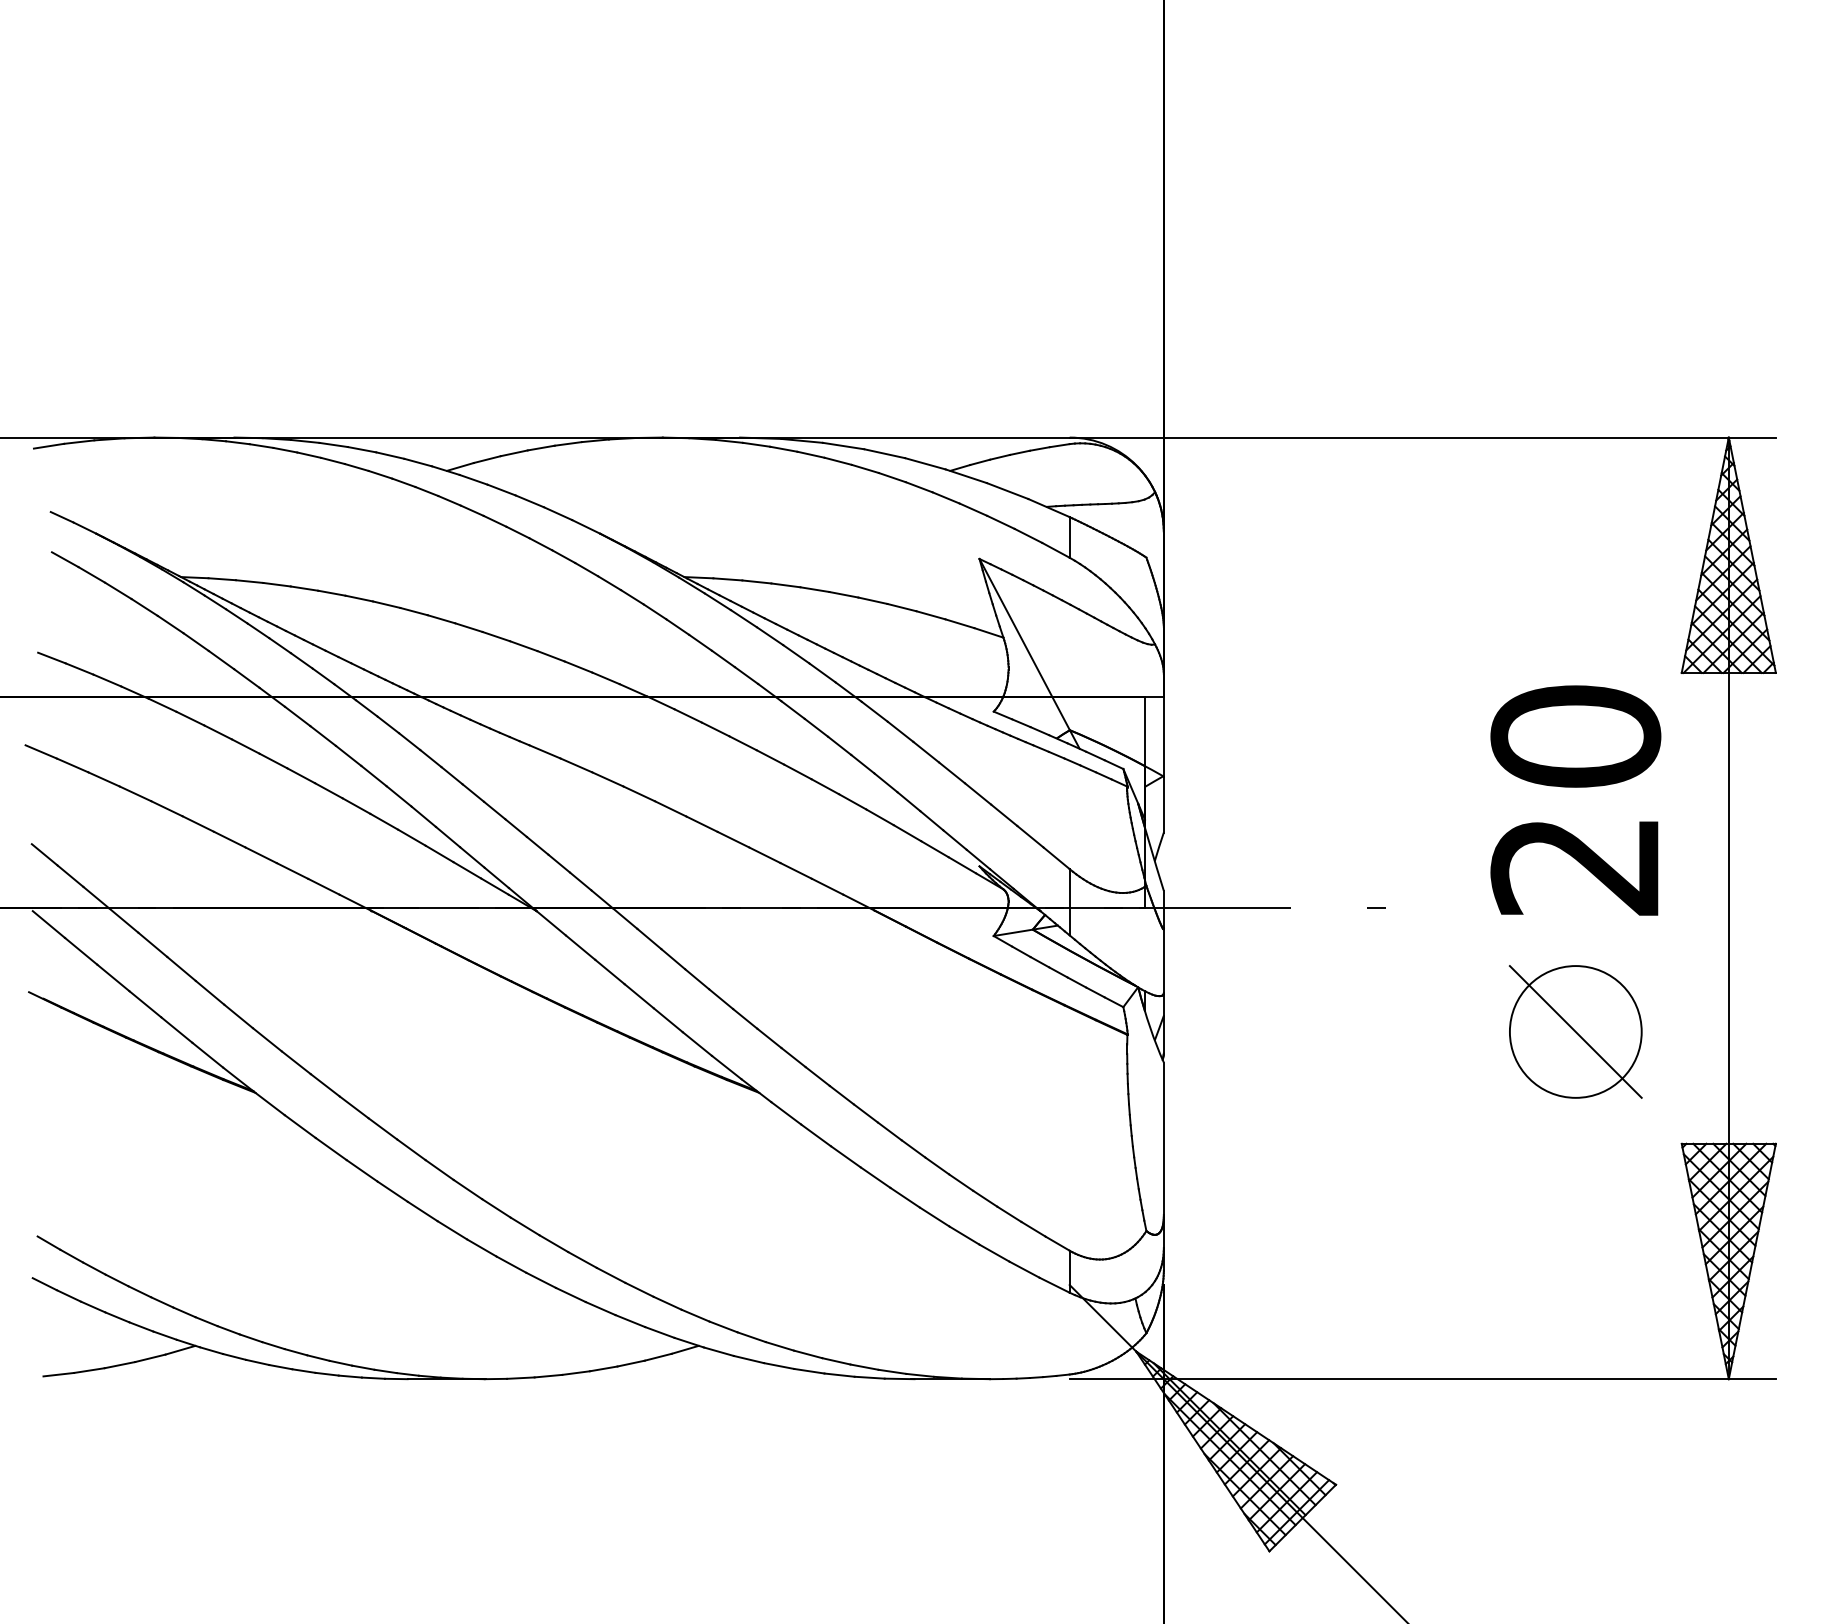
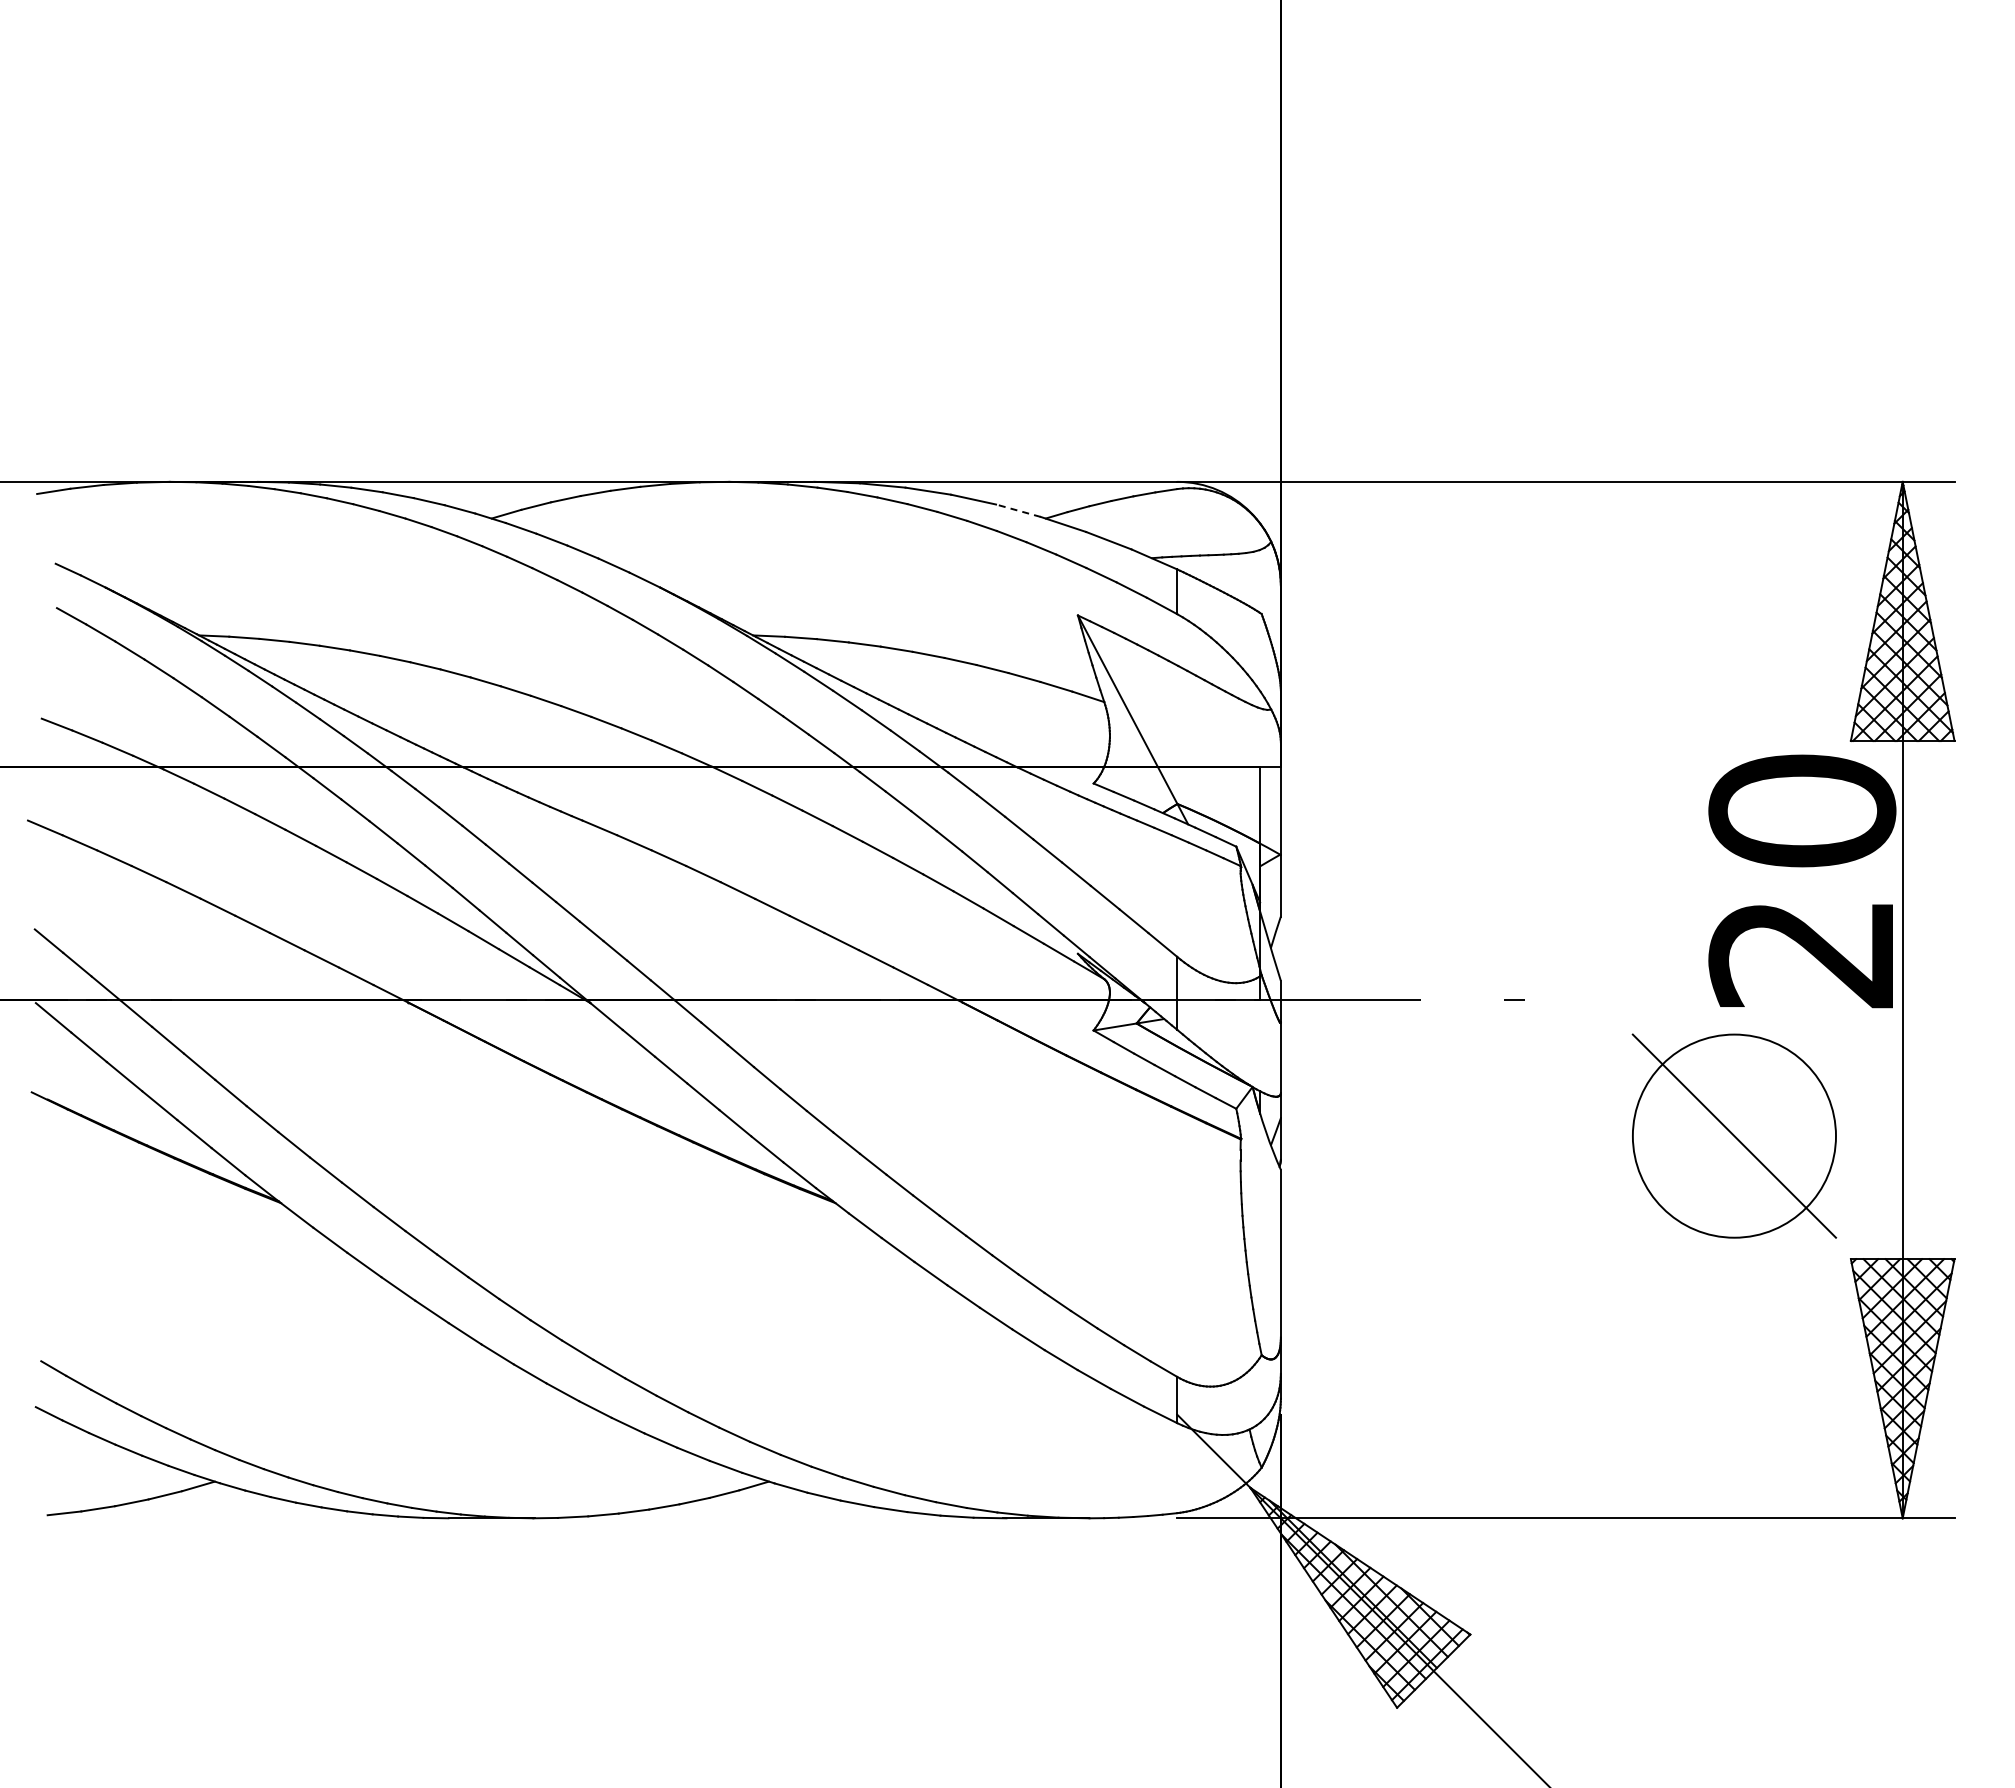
line: (924, 463) -> (1017, 510), solid -> dashed
text: (1575, 800) -> (1802, 881), moved
part: (1575, 1031) -> (1733, 1135), size x1.4

